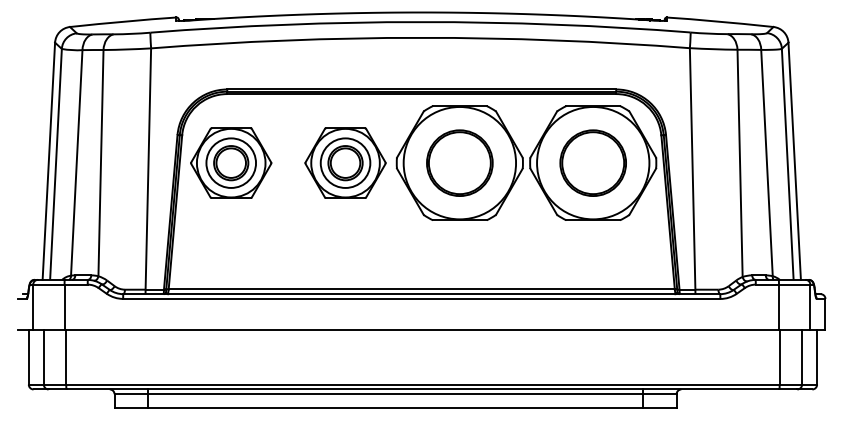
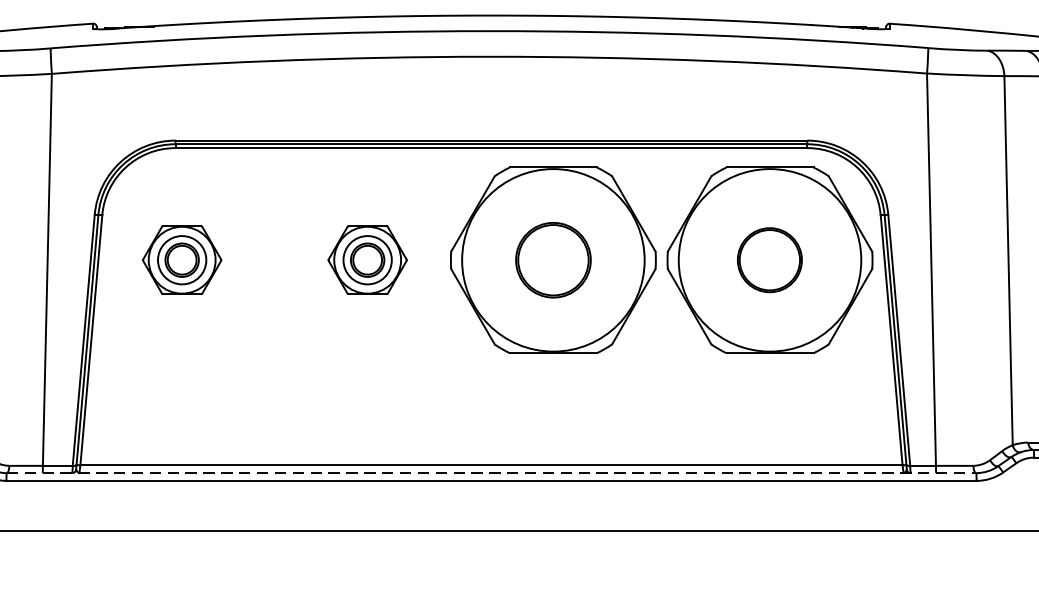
part: (231, 162) -> (182, 259), size x0.6
part: (345, 162) -> (367, 259), size x0.6
part: (459, 162) -> (552, 259), size x0.7
part: (592, 162) -> (768, 259), size x0.6
line: (422, 294) -> (492, 473), solid -> dashed

